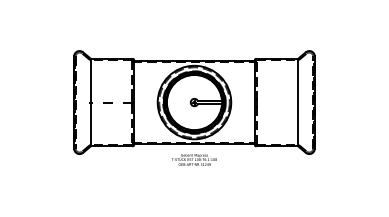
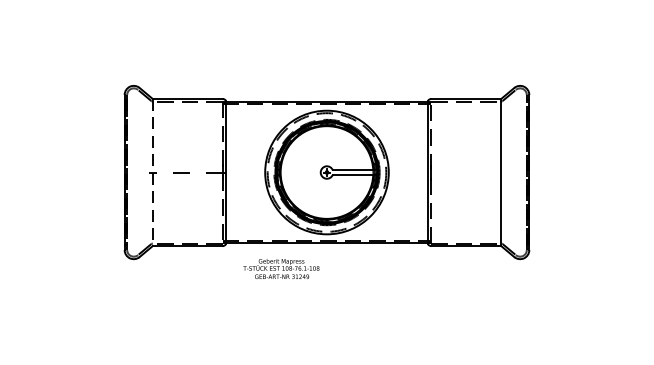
line: (90, 102) -> (152, 172), solid -> dashed
text: (194, 159) -> (281, 268), moved

